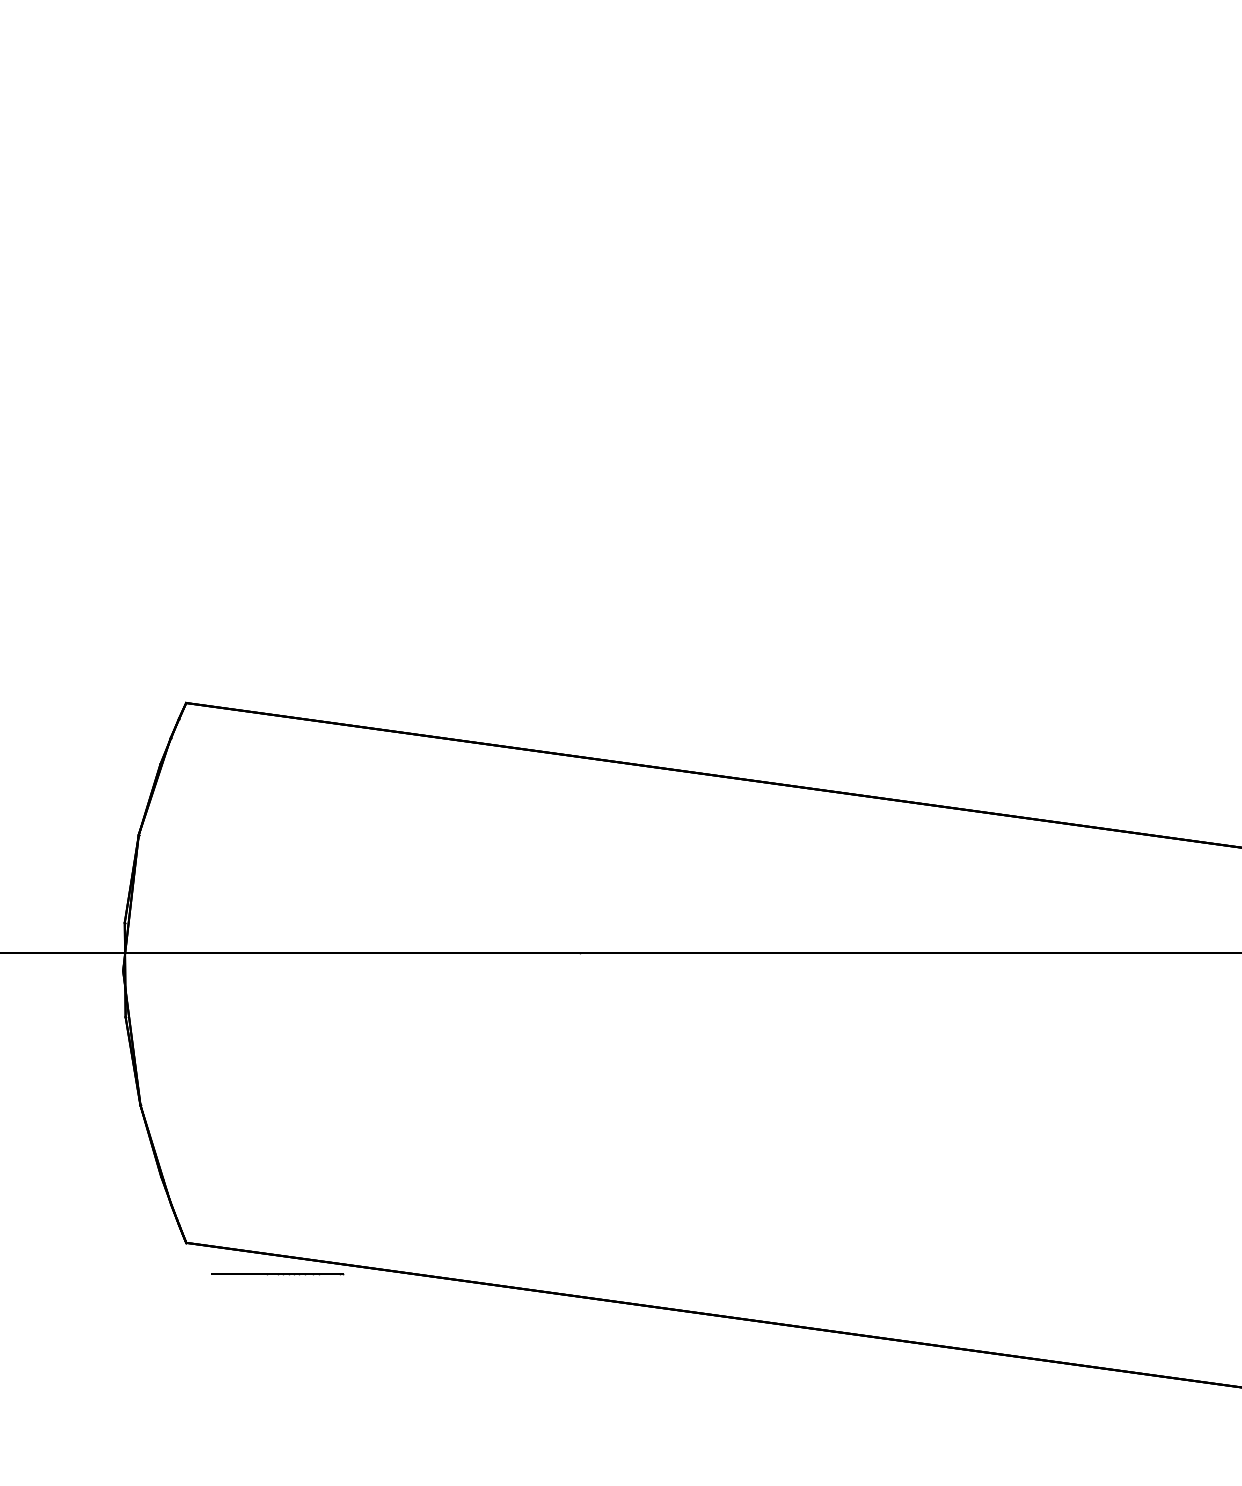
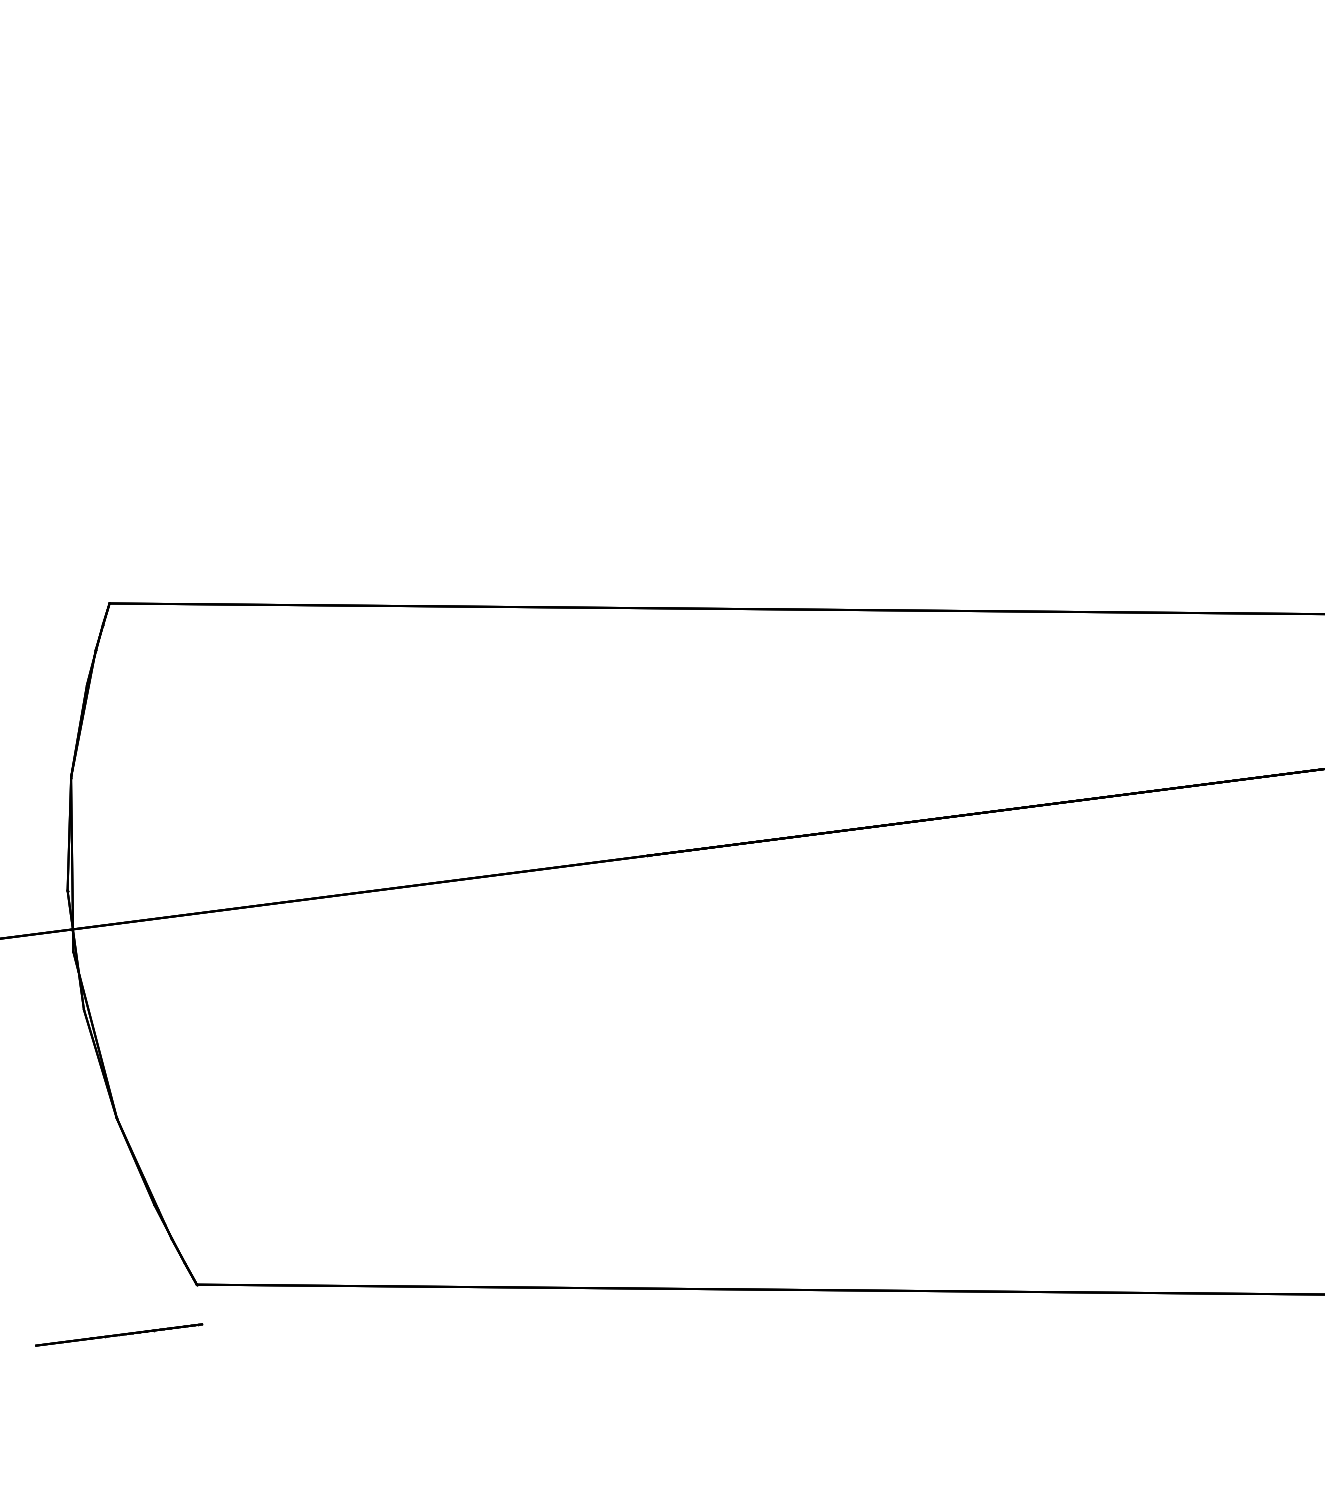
line: (277, 1274) -> (119, 1335), moved

